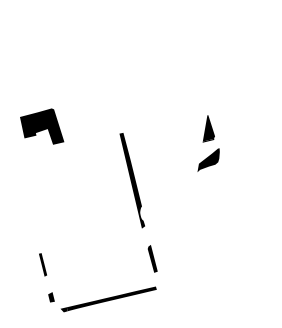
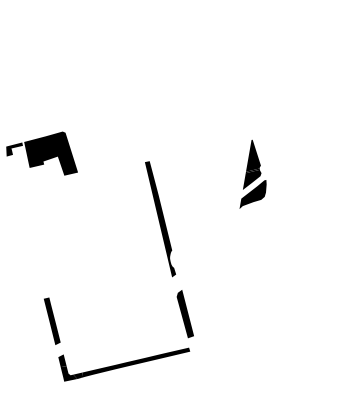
fill: (12, 123) -> (15, 149), added
fill: (207, 147) -> (251, 178), added
part: (152, 258) -> (184, 313), size x1.43
part: (42, 264) -> (51, 320), size x1.67
fill: (56, 307) -> (68, 373), added

